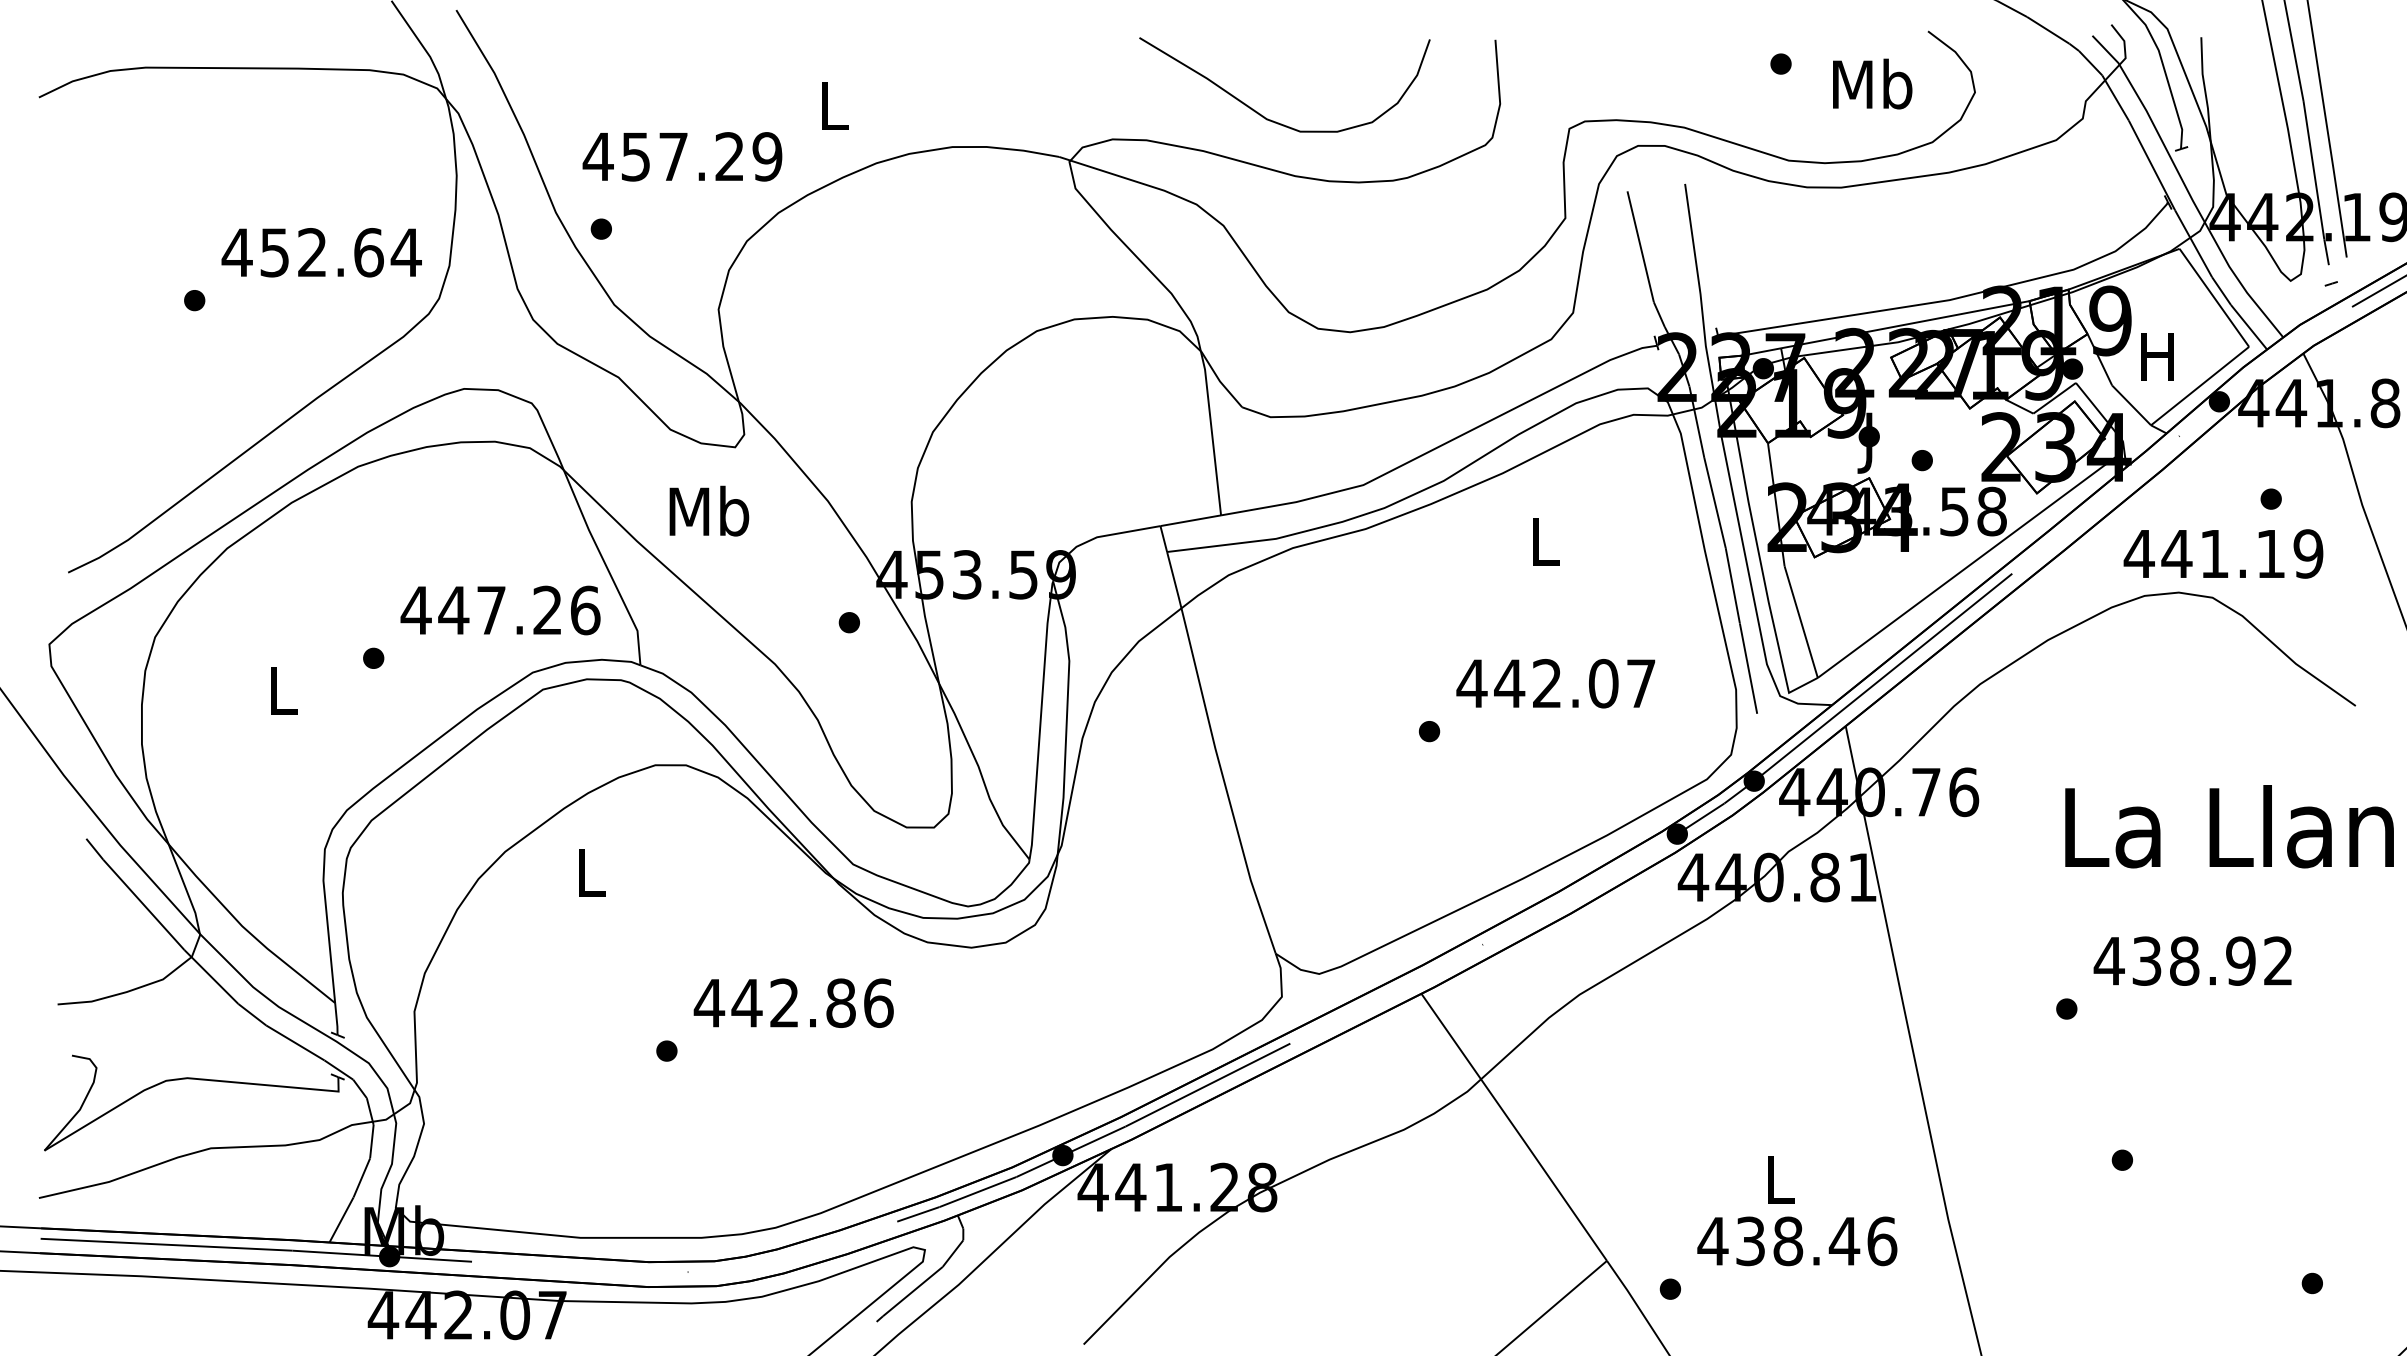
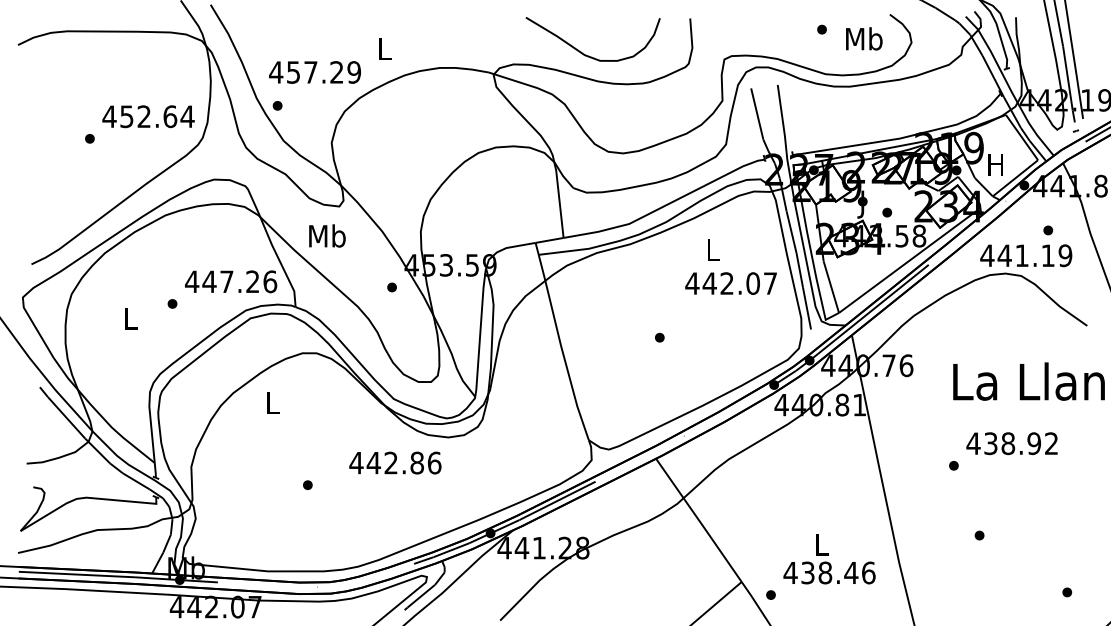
text: (1554, 683) -> (730, 283), moved
text: (793, 1001) -> (395, 462), moved

